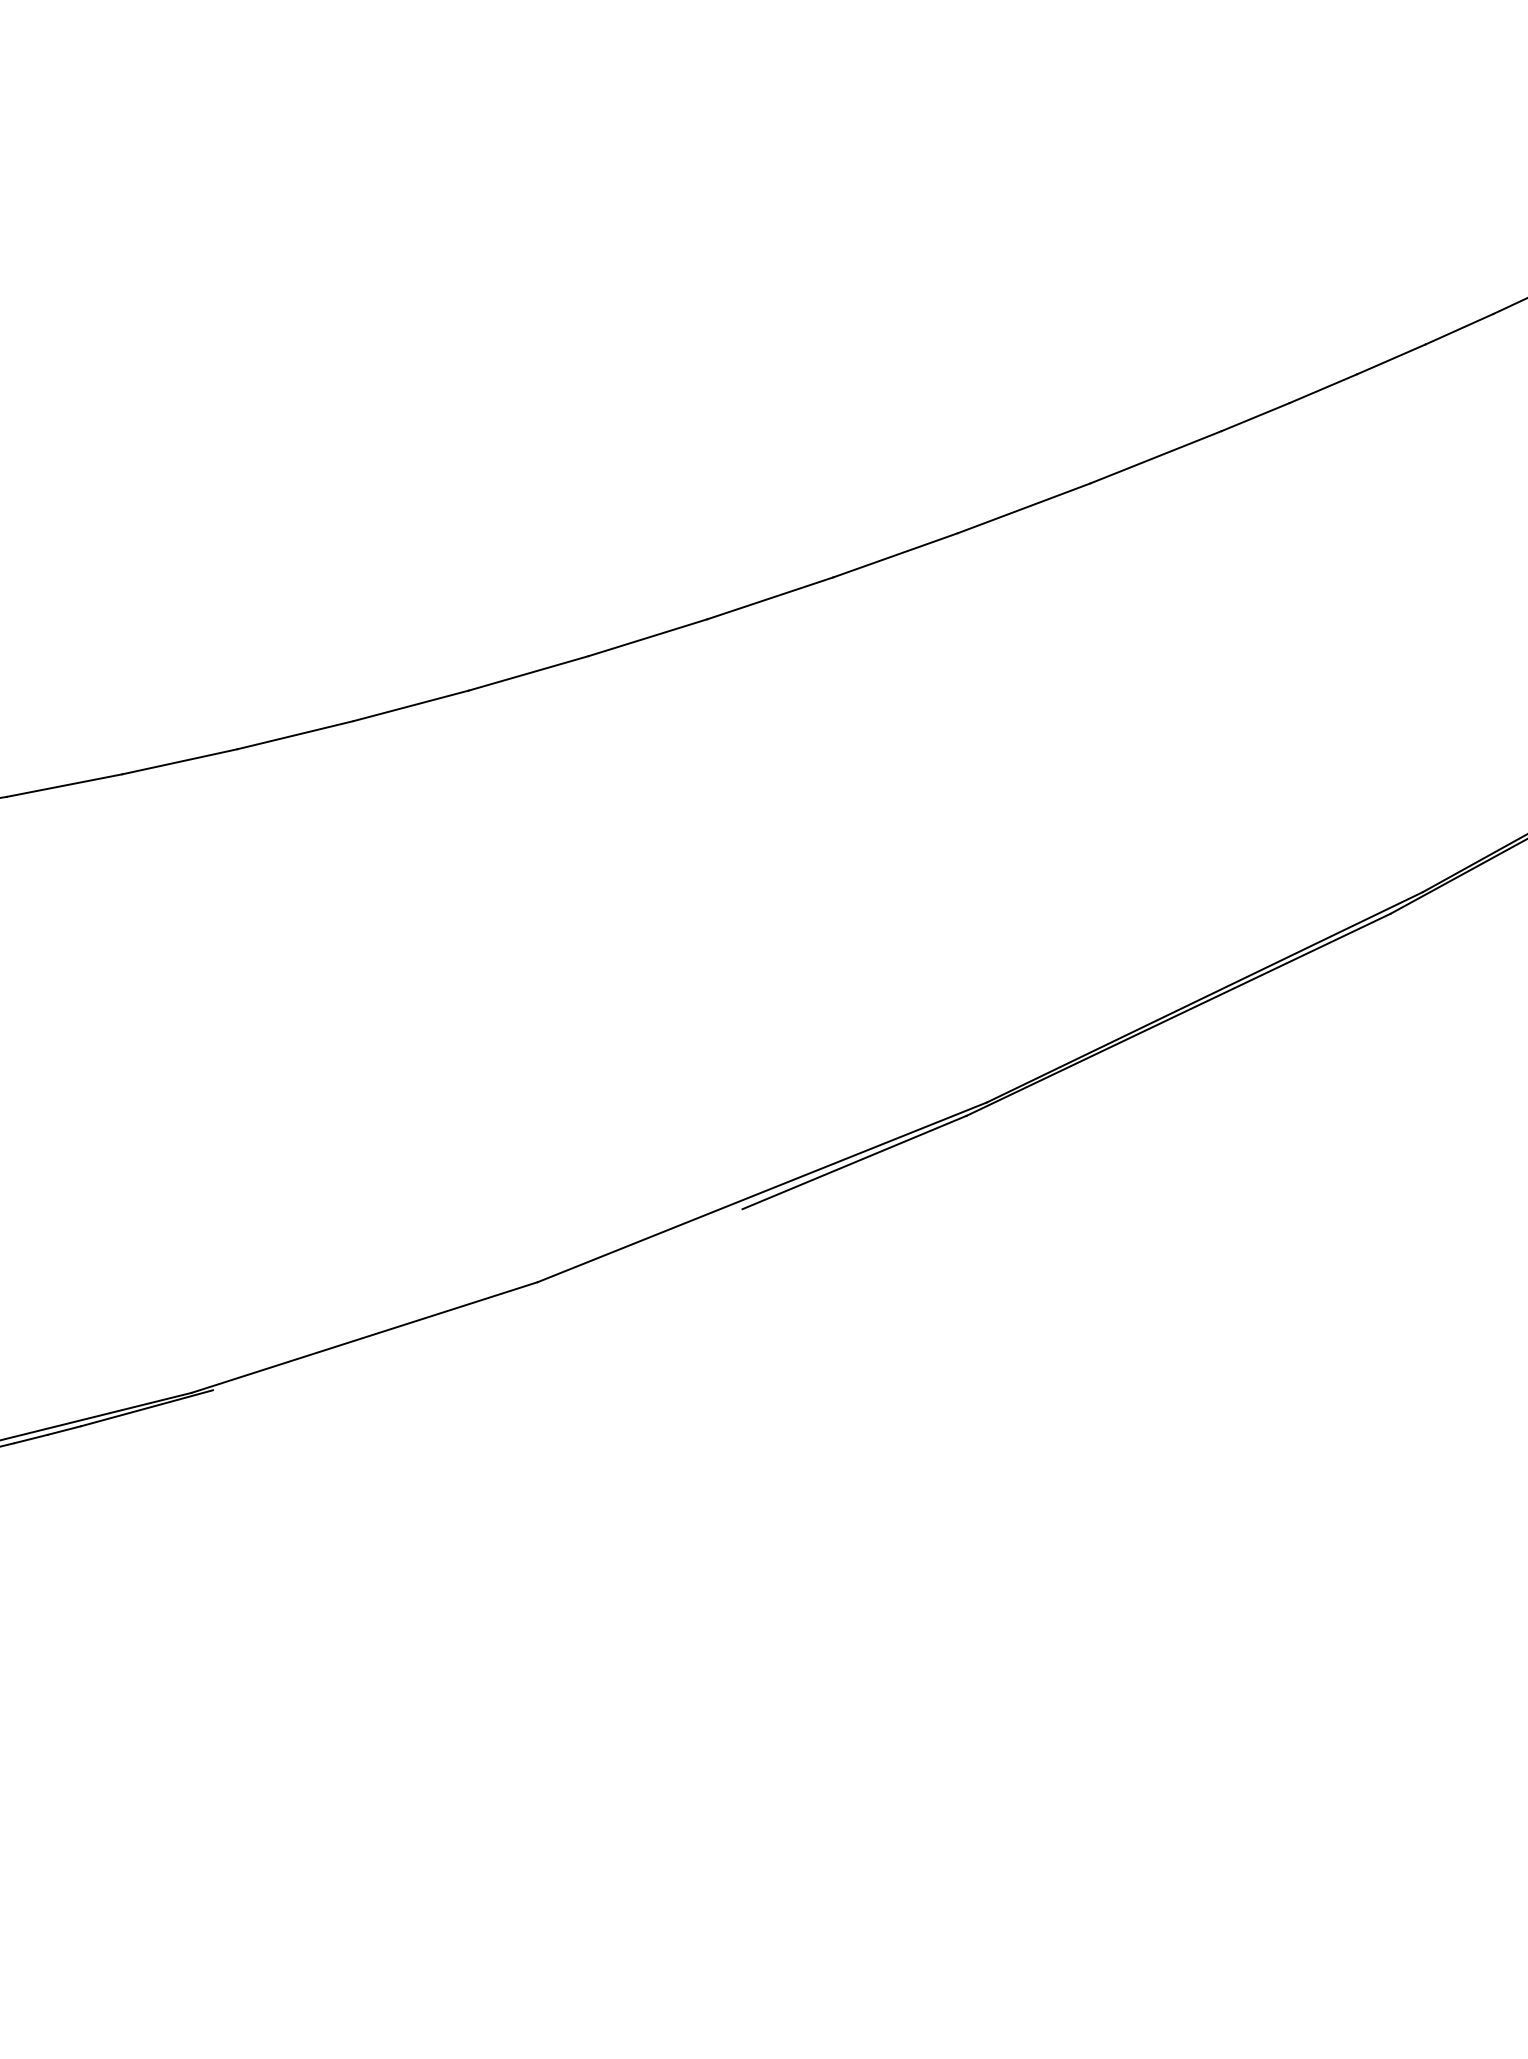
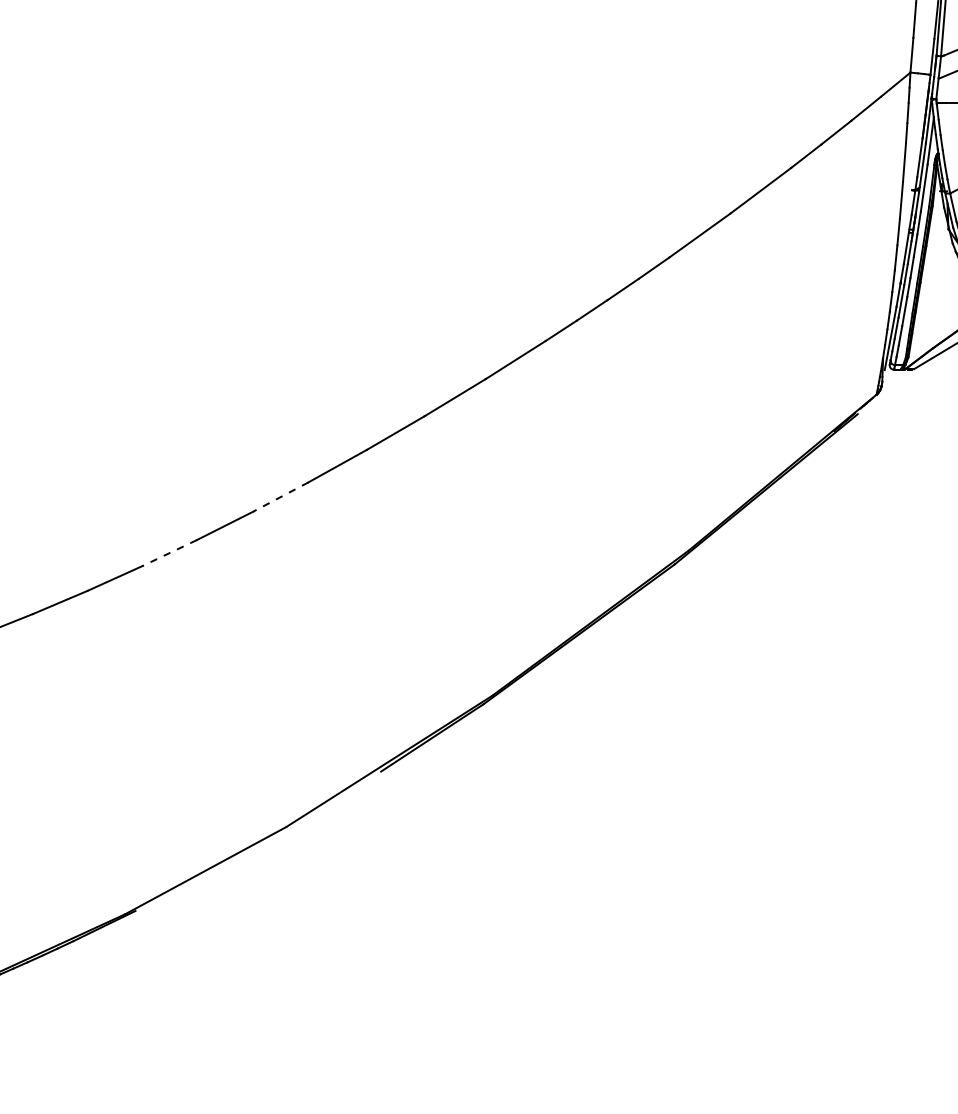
line: (647, 638) -> (280, 497), solid -> dashed
line: (410, 706) -> (169, 553), solid -> dashed

